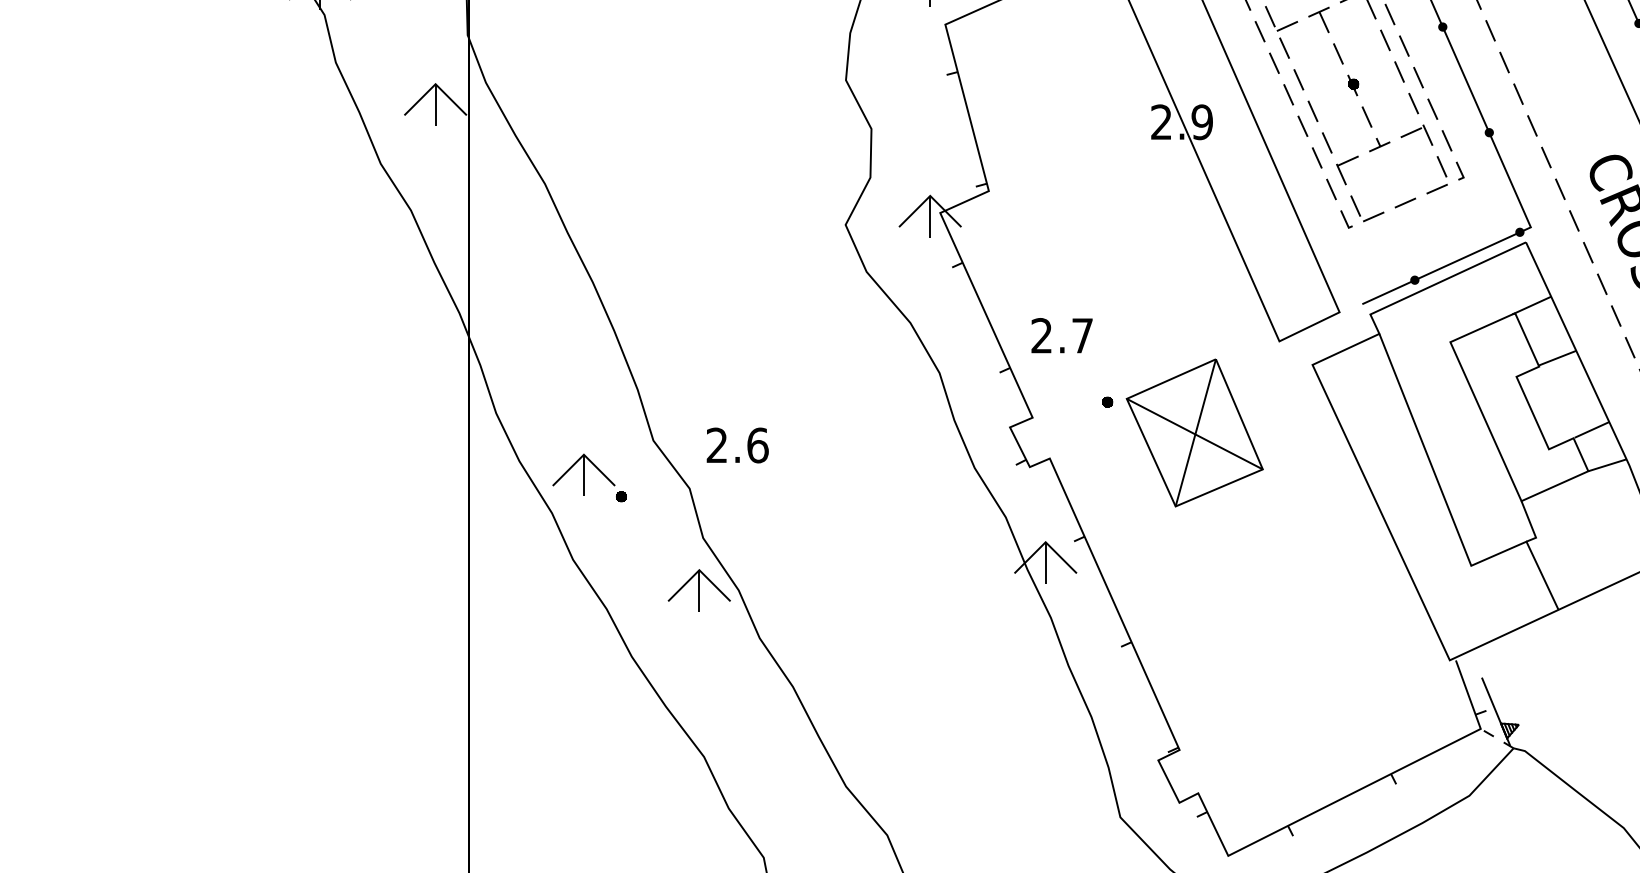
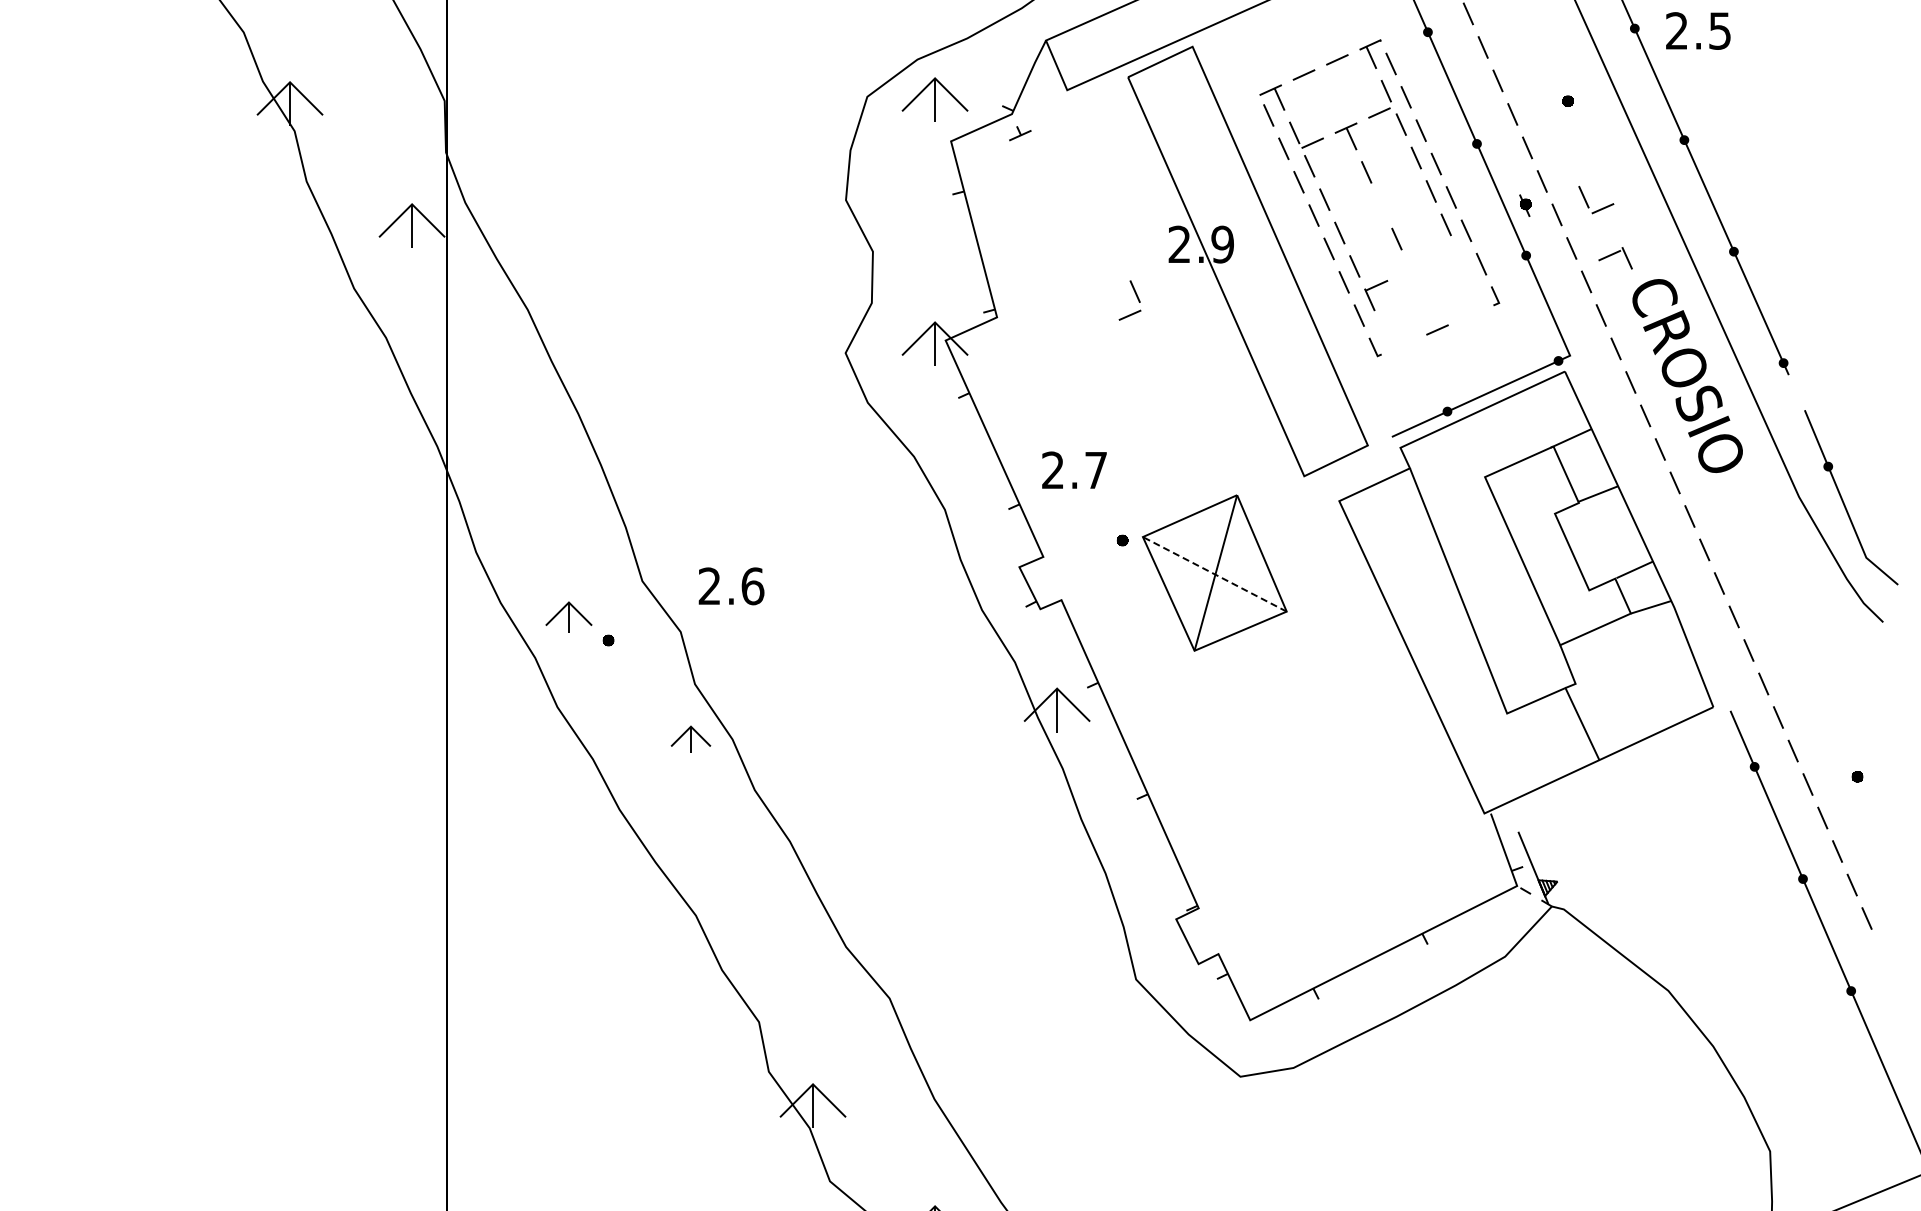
part: (1353, 85) -> (1525, 205), moved
part: (1416, 135) -> (1615, 258), moved
part: (1379, 144) -> (1020, 133), moved
part: (1443, 172) -> (1136, 297), moved
part: (1360, 212) -> (1588, 204), moved
line: (1194, 434) -> (1214, 574), solid -> dashed
part: (583, 474) -> (568, 617), size x0.7
part: (698, 590) -> (690, 739), size x0.6

